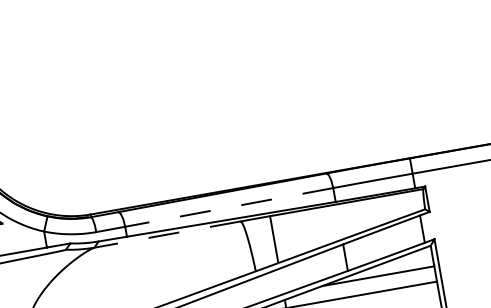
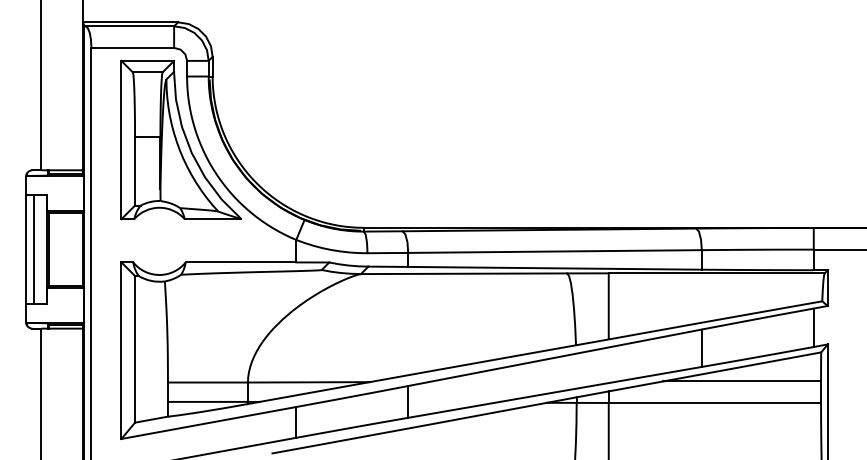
line: (229, 207) -> (555, 251), dashed -> solid
line: (167, 234) -> (463, 273), dashed -> solid

